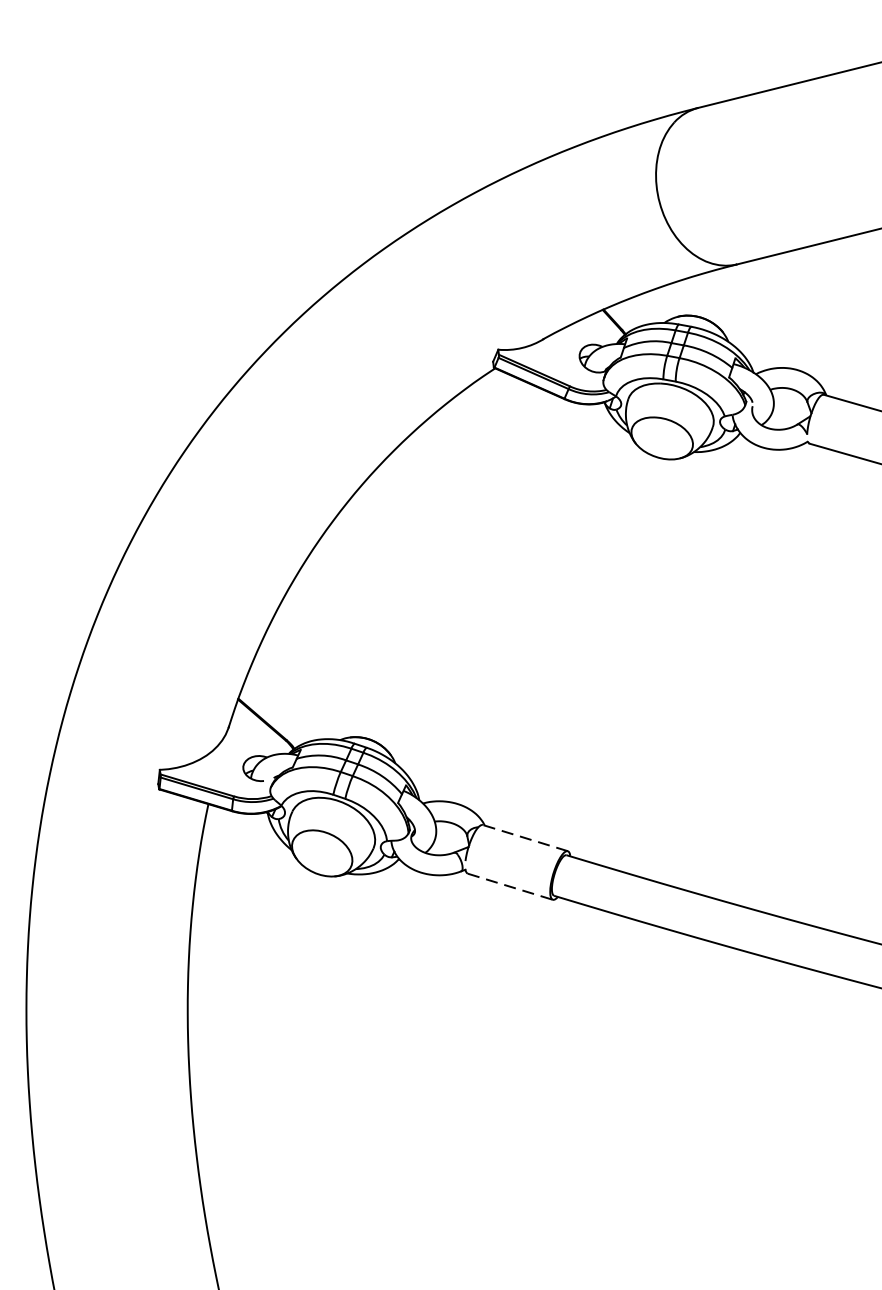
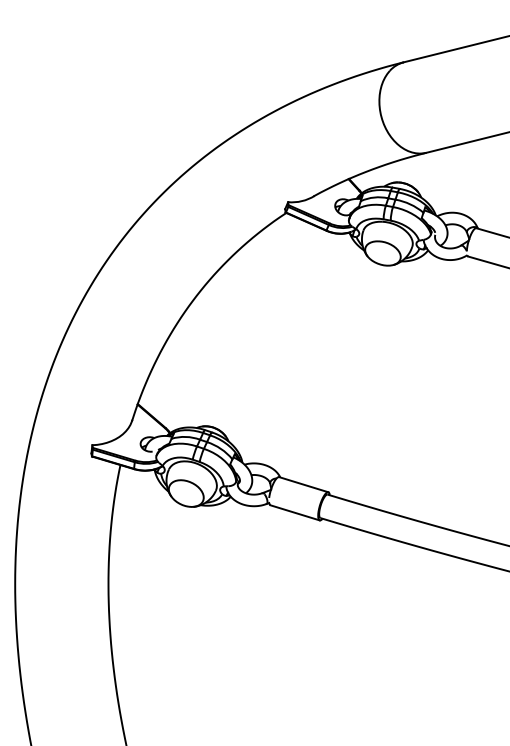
line: (524, 837) -> (303, 484), dashed -> solid
line: (511, 886) -> (295, 512), dashed -> solid

